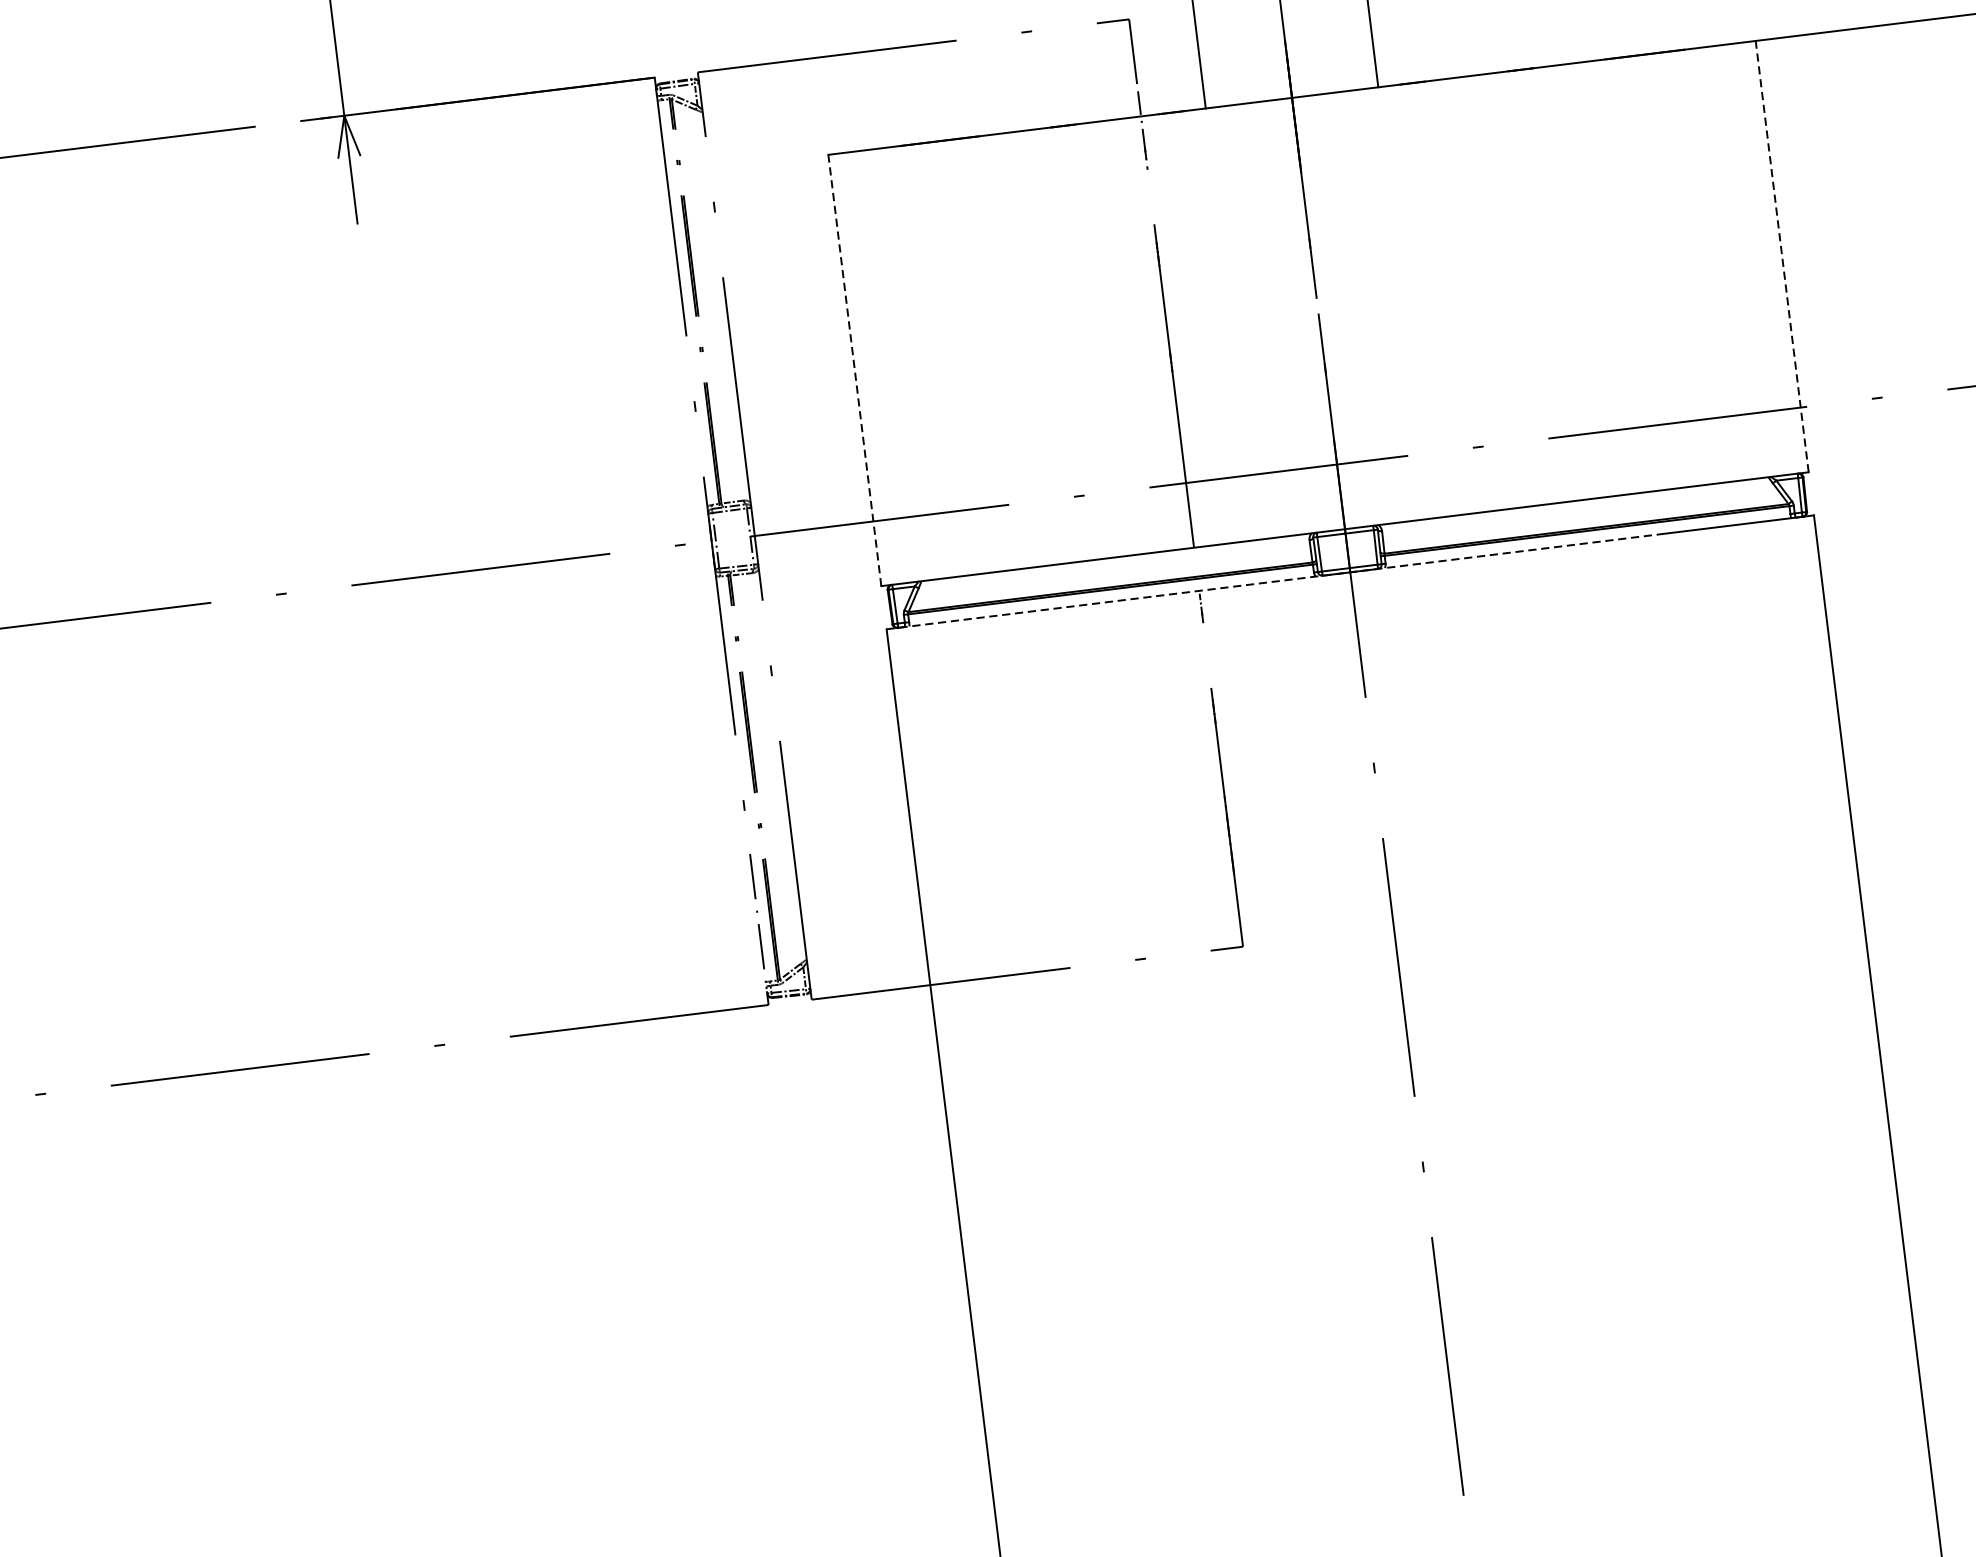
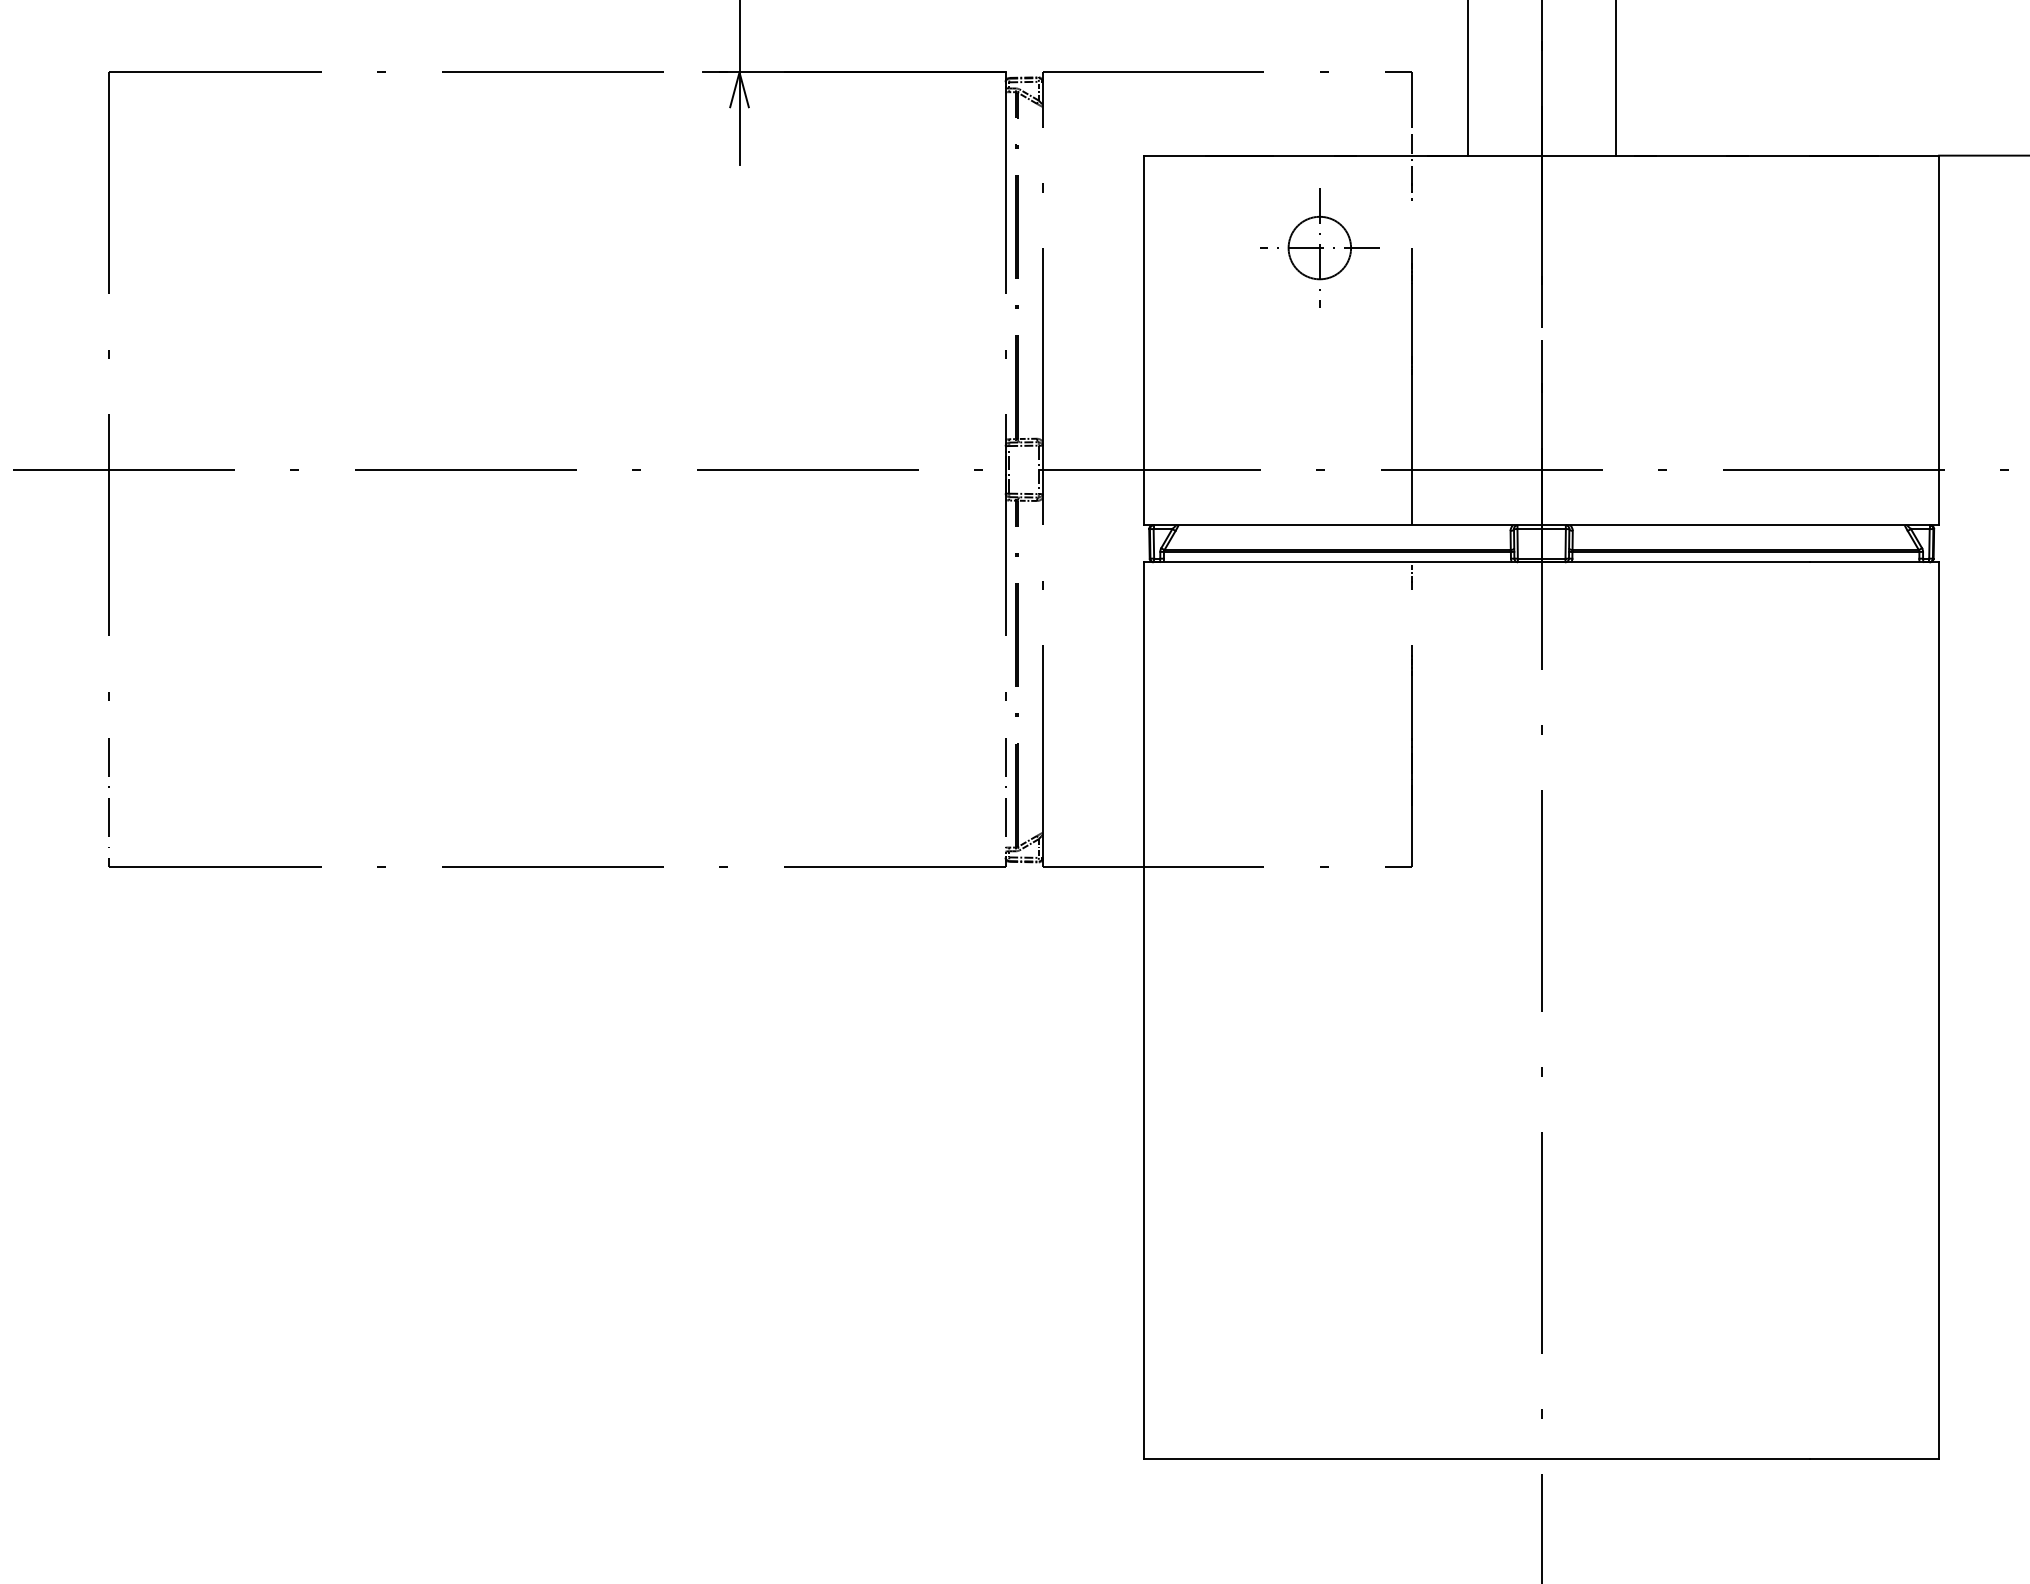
part: (1046, 236) -> (1319, 247), added
line: (1782, 256) -> (1939, 340), dashed -> solid
line: (855, 370) -> (1144, 340), dashed -> solid
line: (1274, 581) -> (1476, 562), dashed -> solid

